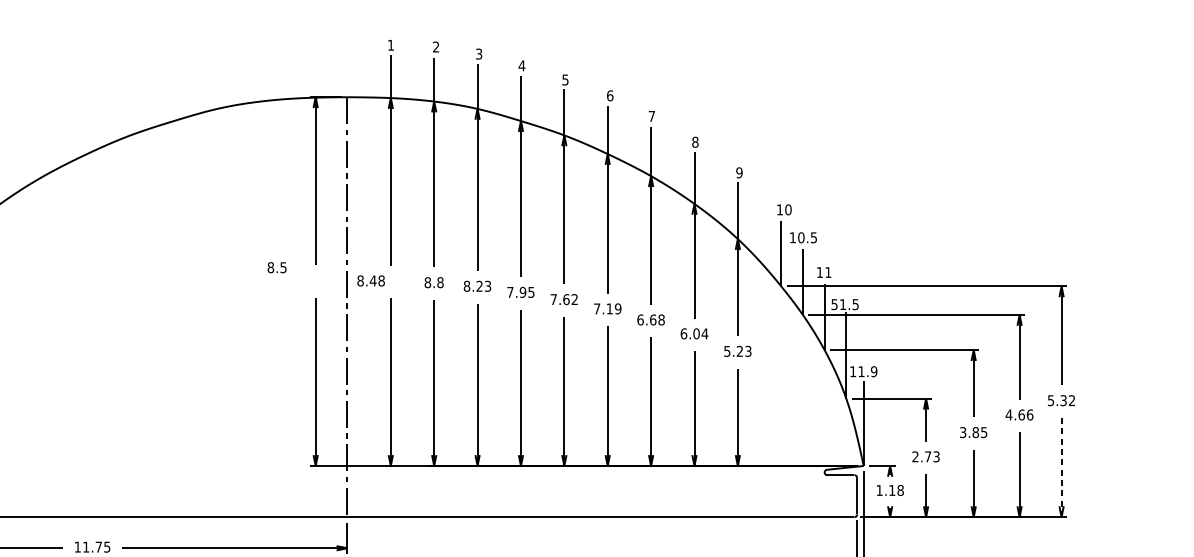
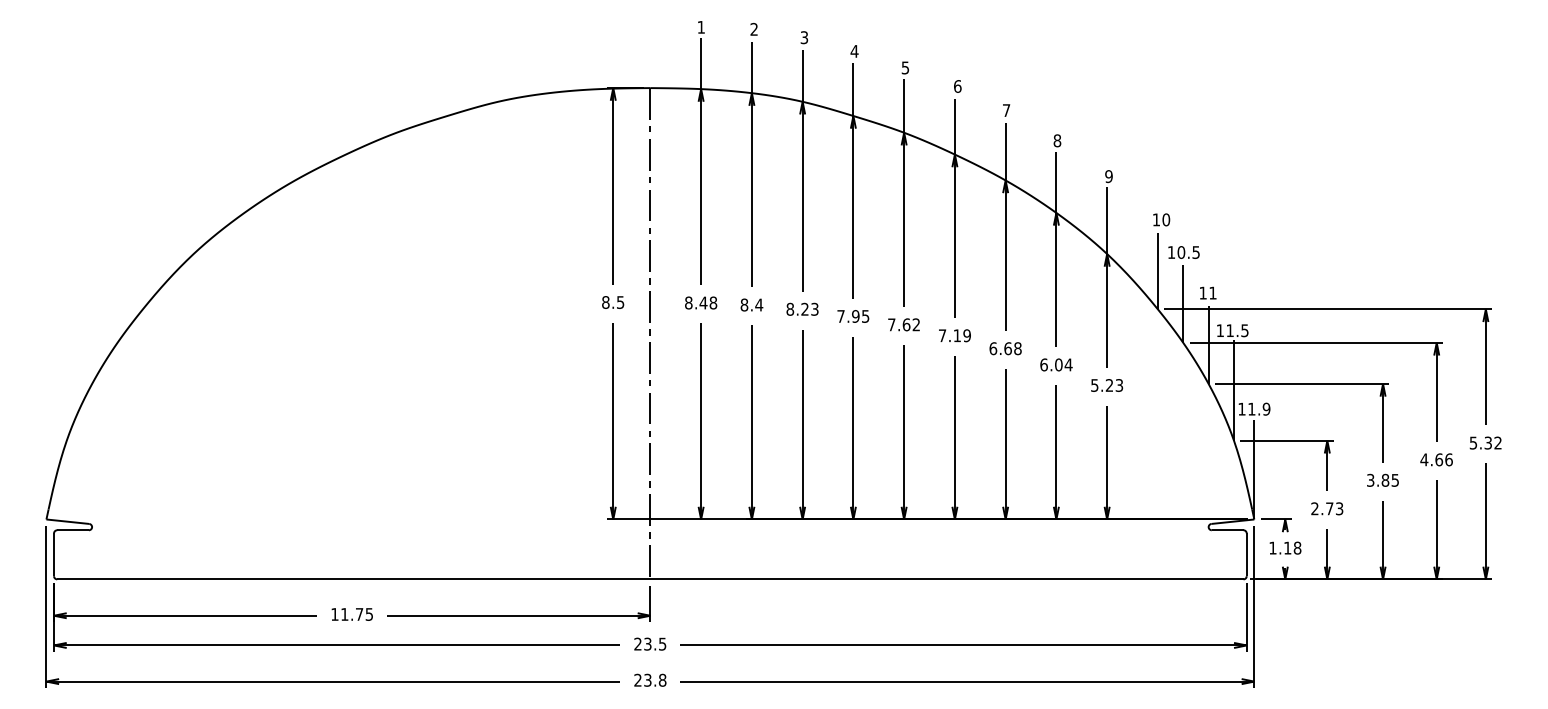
text: (277, 267) -> (613, 302), moved
text: (371, 280) -> (701, 302), moved
text: (440, 282) -> (759, 304), 8.8 -> 8.4
text: (833, 304) -> (1219, 330), 51.5 -> 11.5
line: (1061, 467) -> (1485, 521), dashed -> solid

